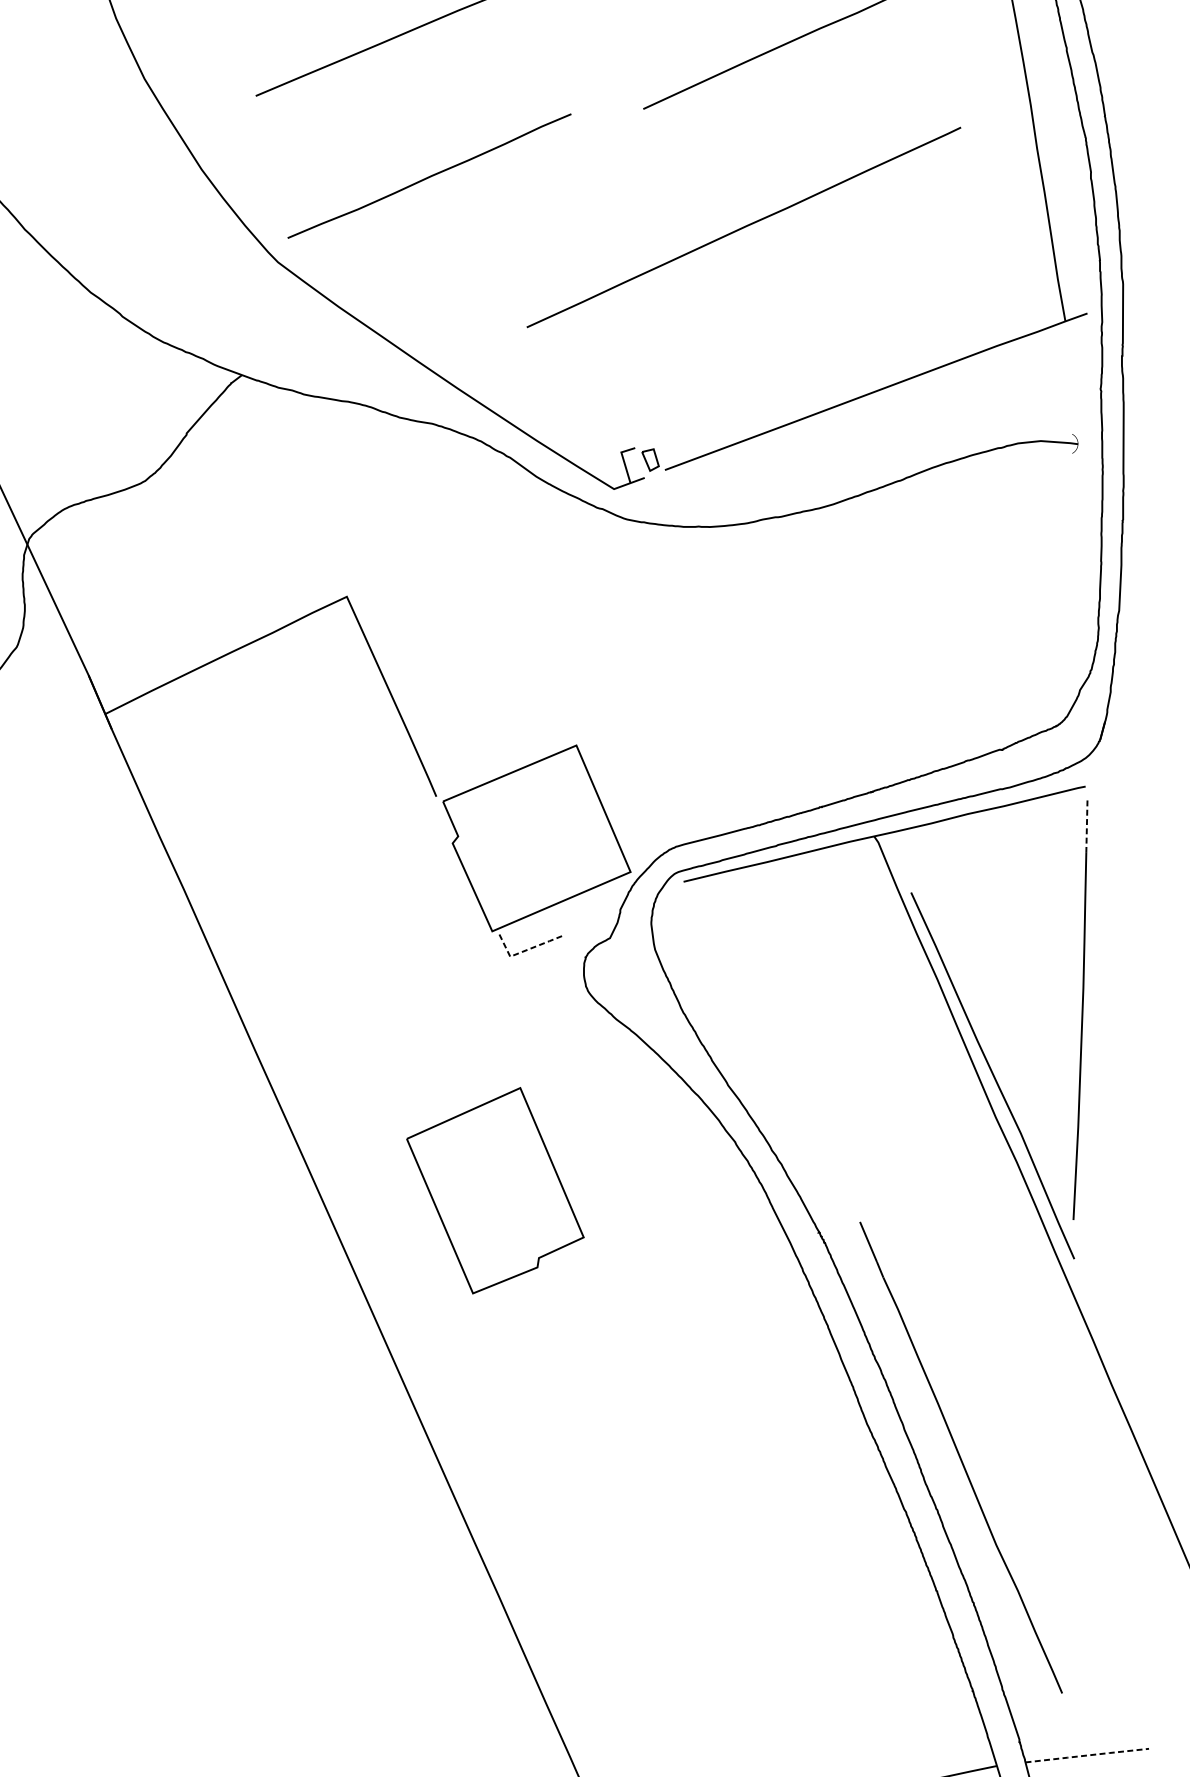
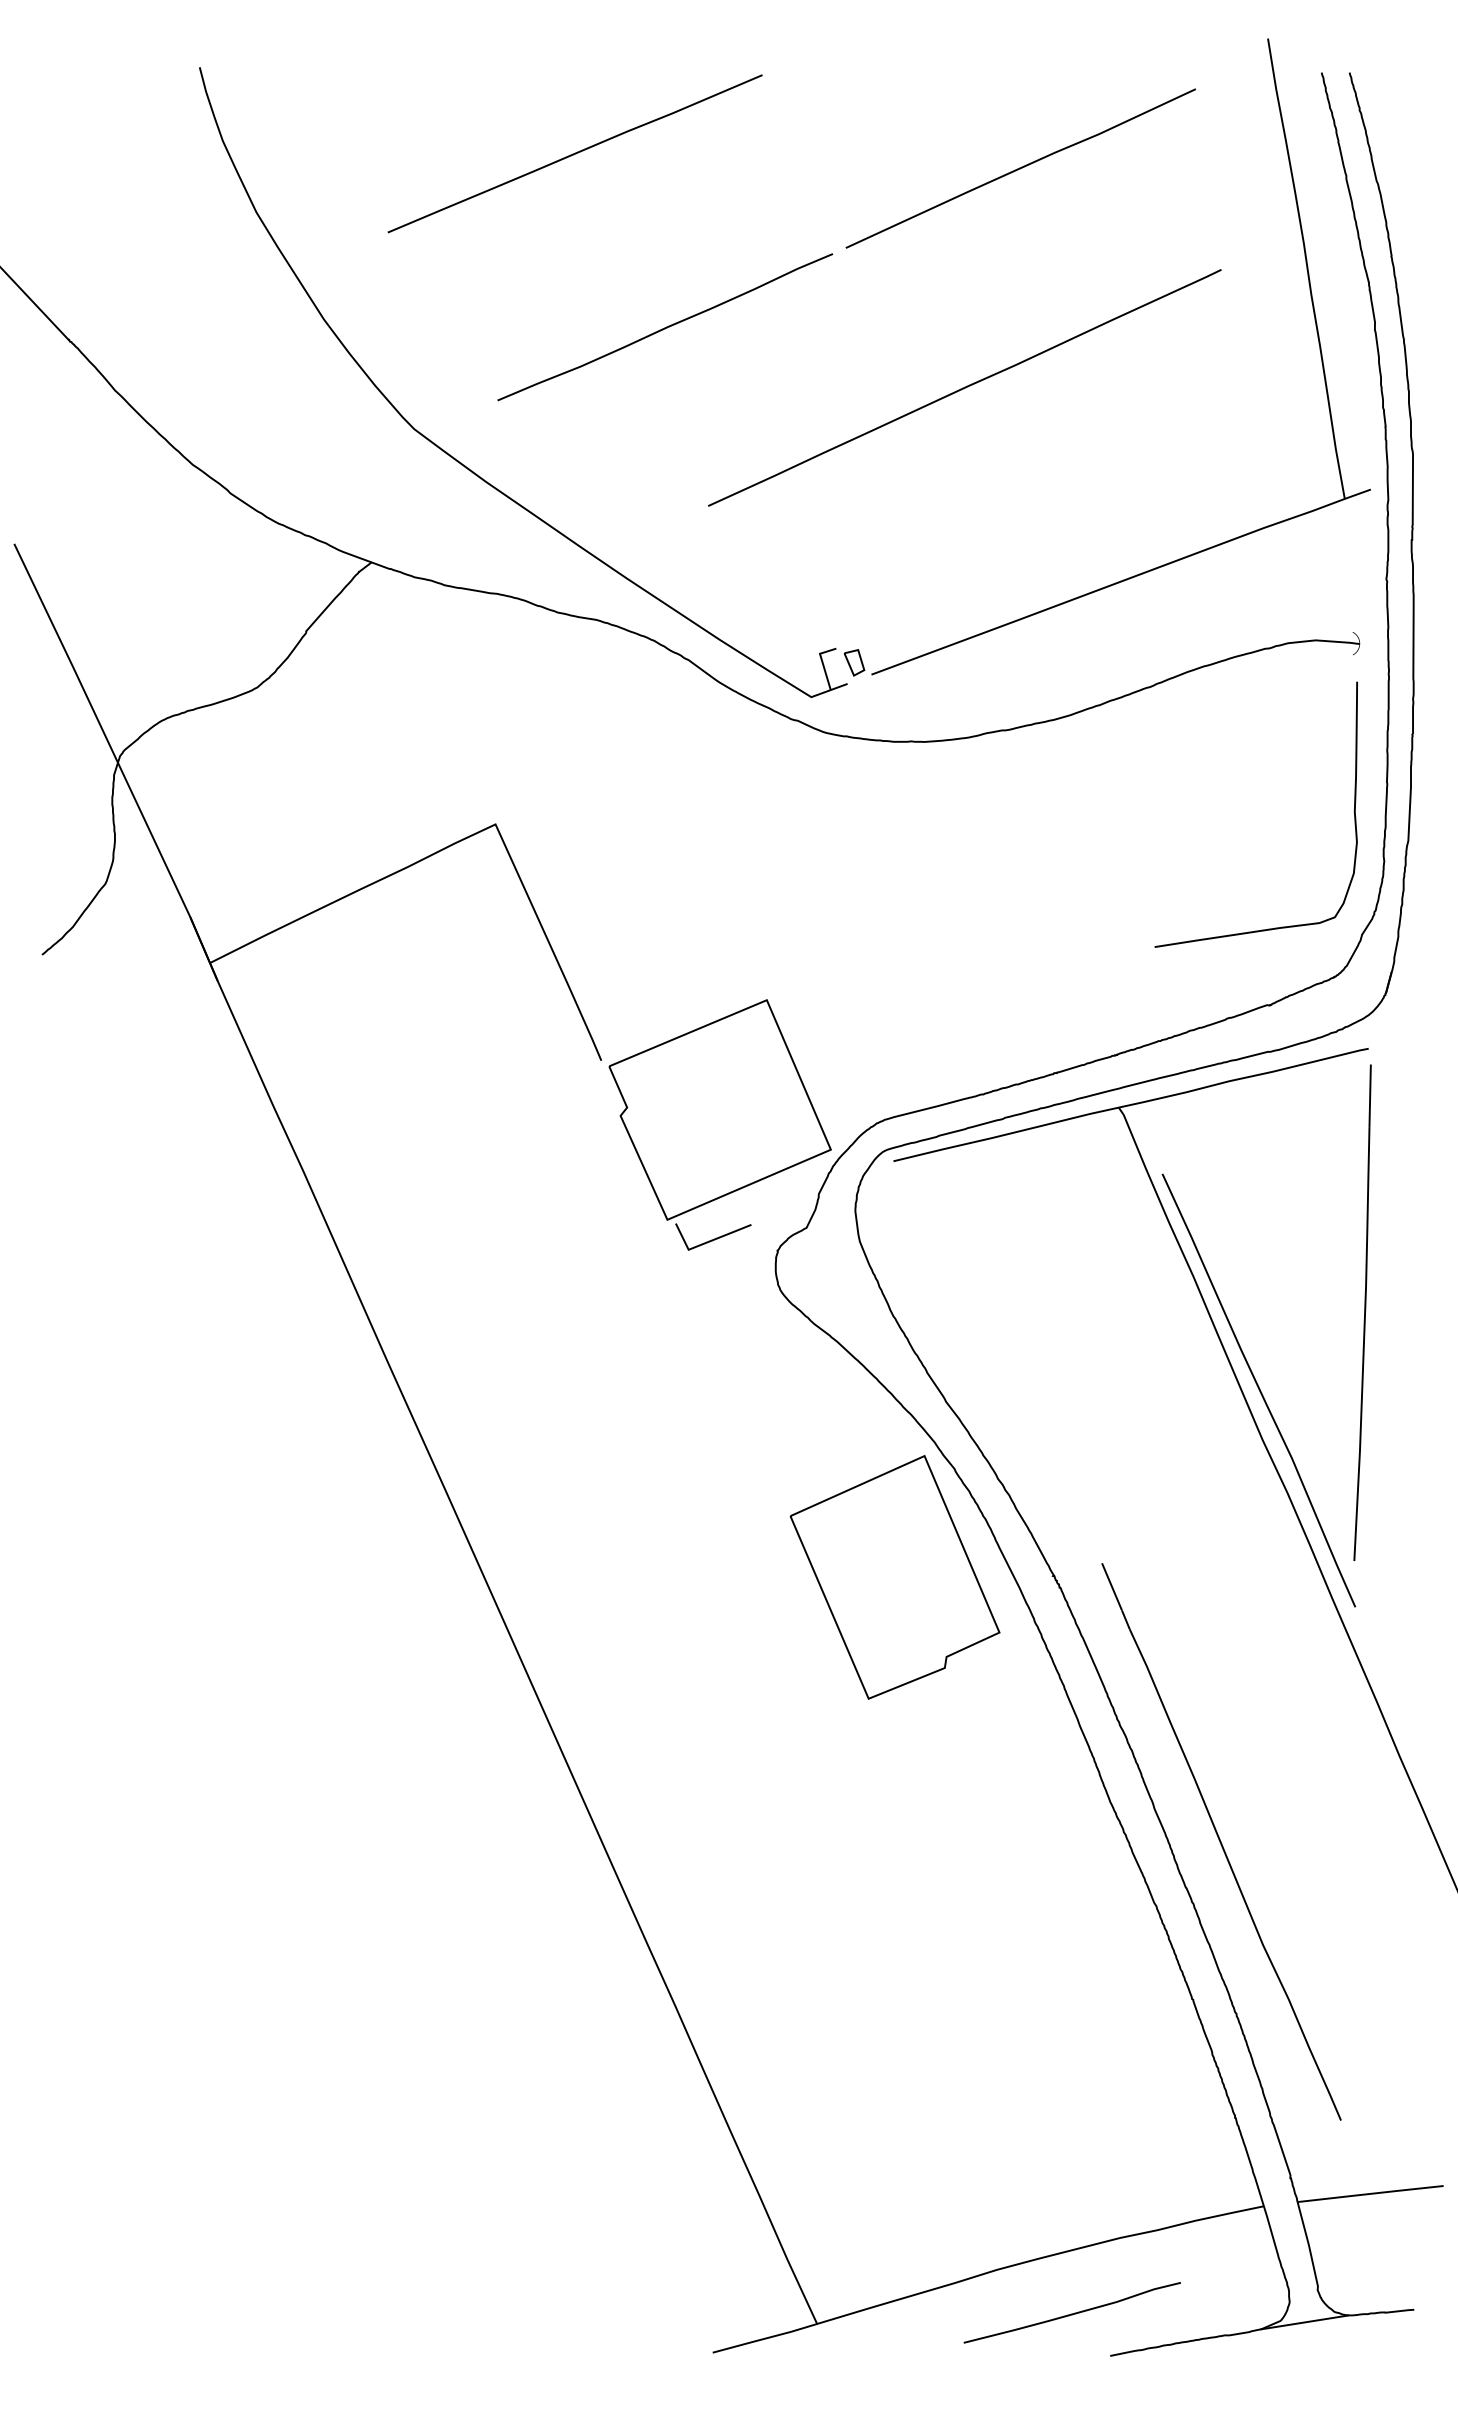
curve: (429, 176) -> (665, 327), moved
curve: (1072, 585) -> (1353, 811), added
line: (1087, 826) -> (1370, 1095), dashed -> solid
line: (525, 950) -> (706, 1242), dashed -> solid
part: (494, 1190) -> (894, 1577), moved
line: (1088, 1755) -> (1371, 2193), dashed -> solid

